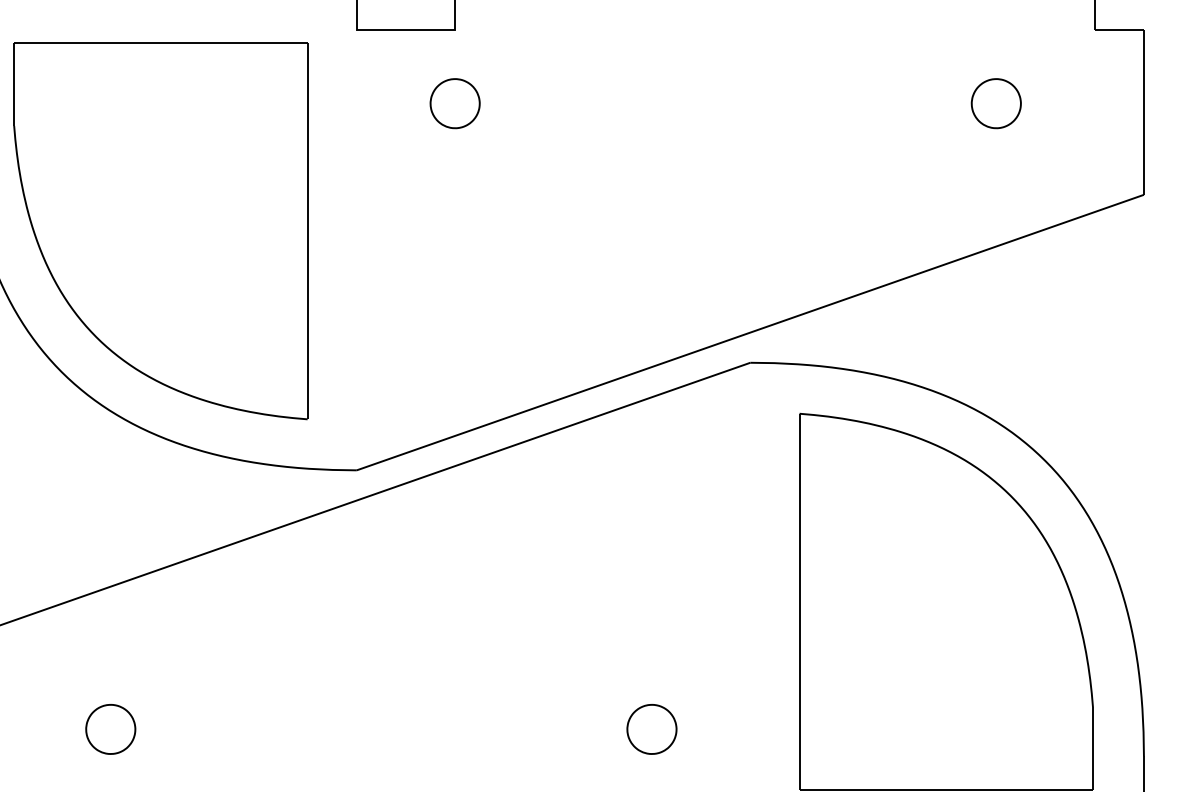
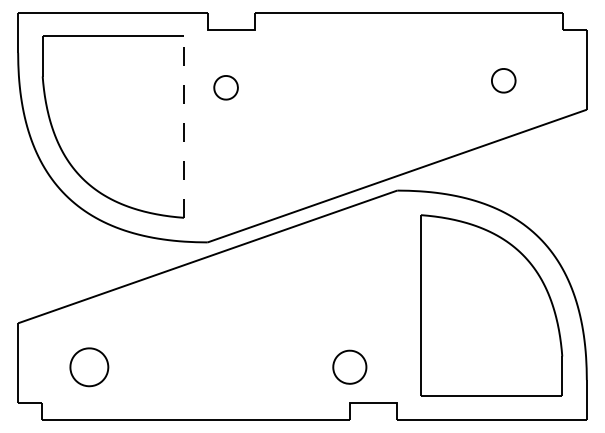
part: (453, 103) -> (225, 87), moved
part: (995, 103) -> (503, 80), moved
line: (308, 231) -> (184, 127), solid -> dashed
part: (109, 727) -> (88, 366), size x1.6
part: (651, 727) -> (349, 366), size x1.4

